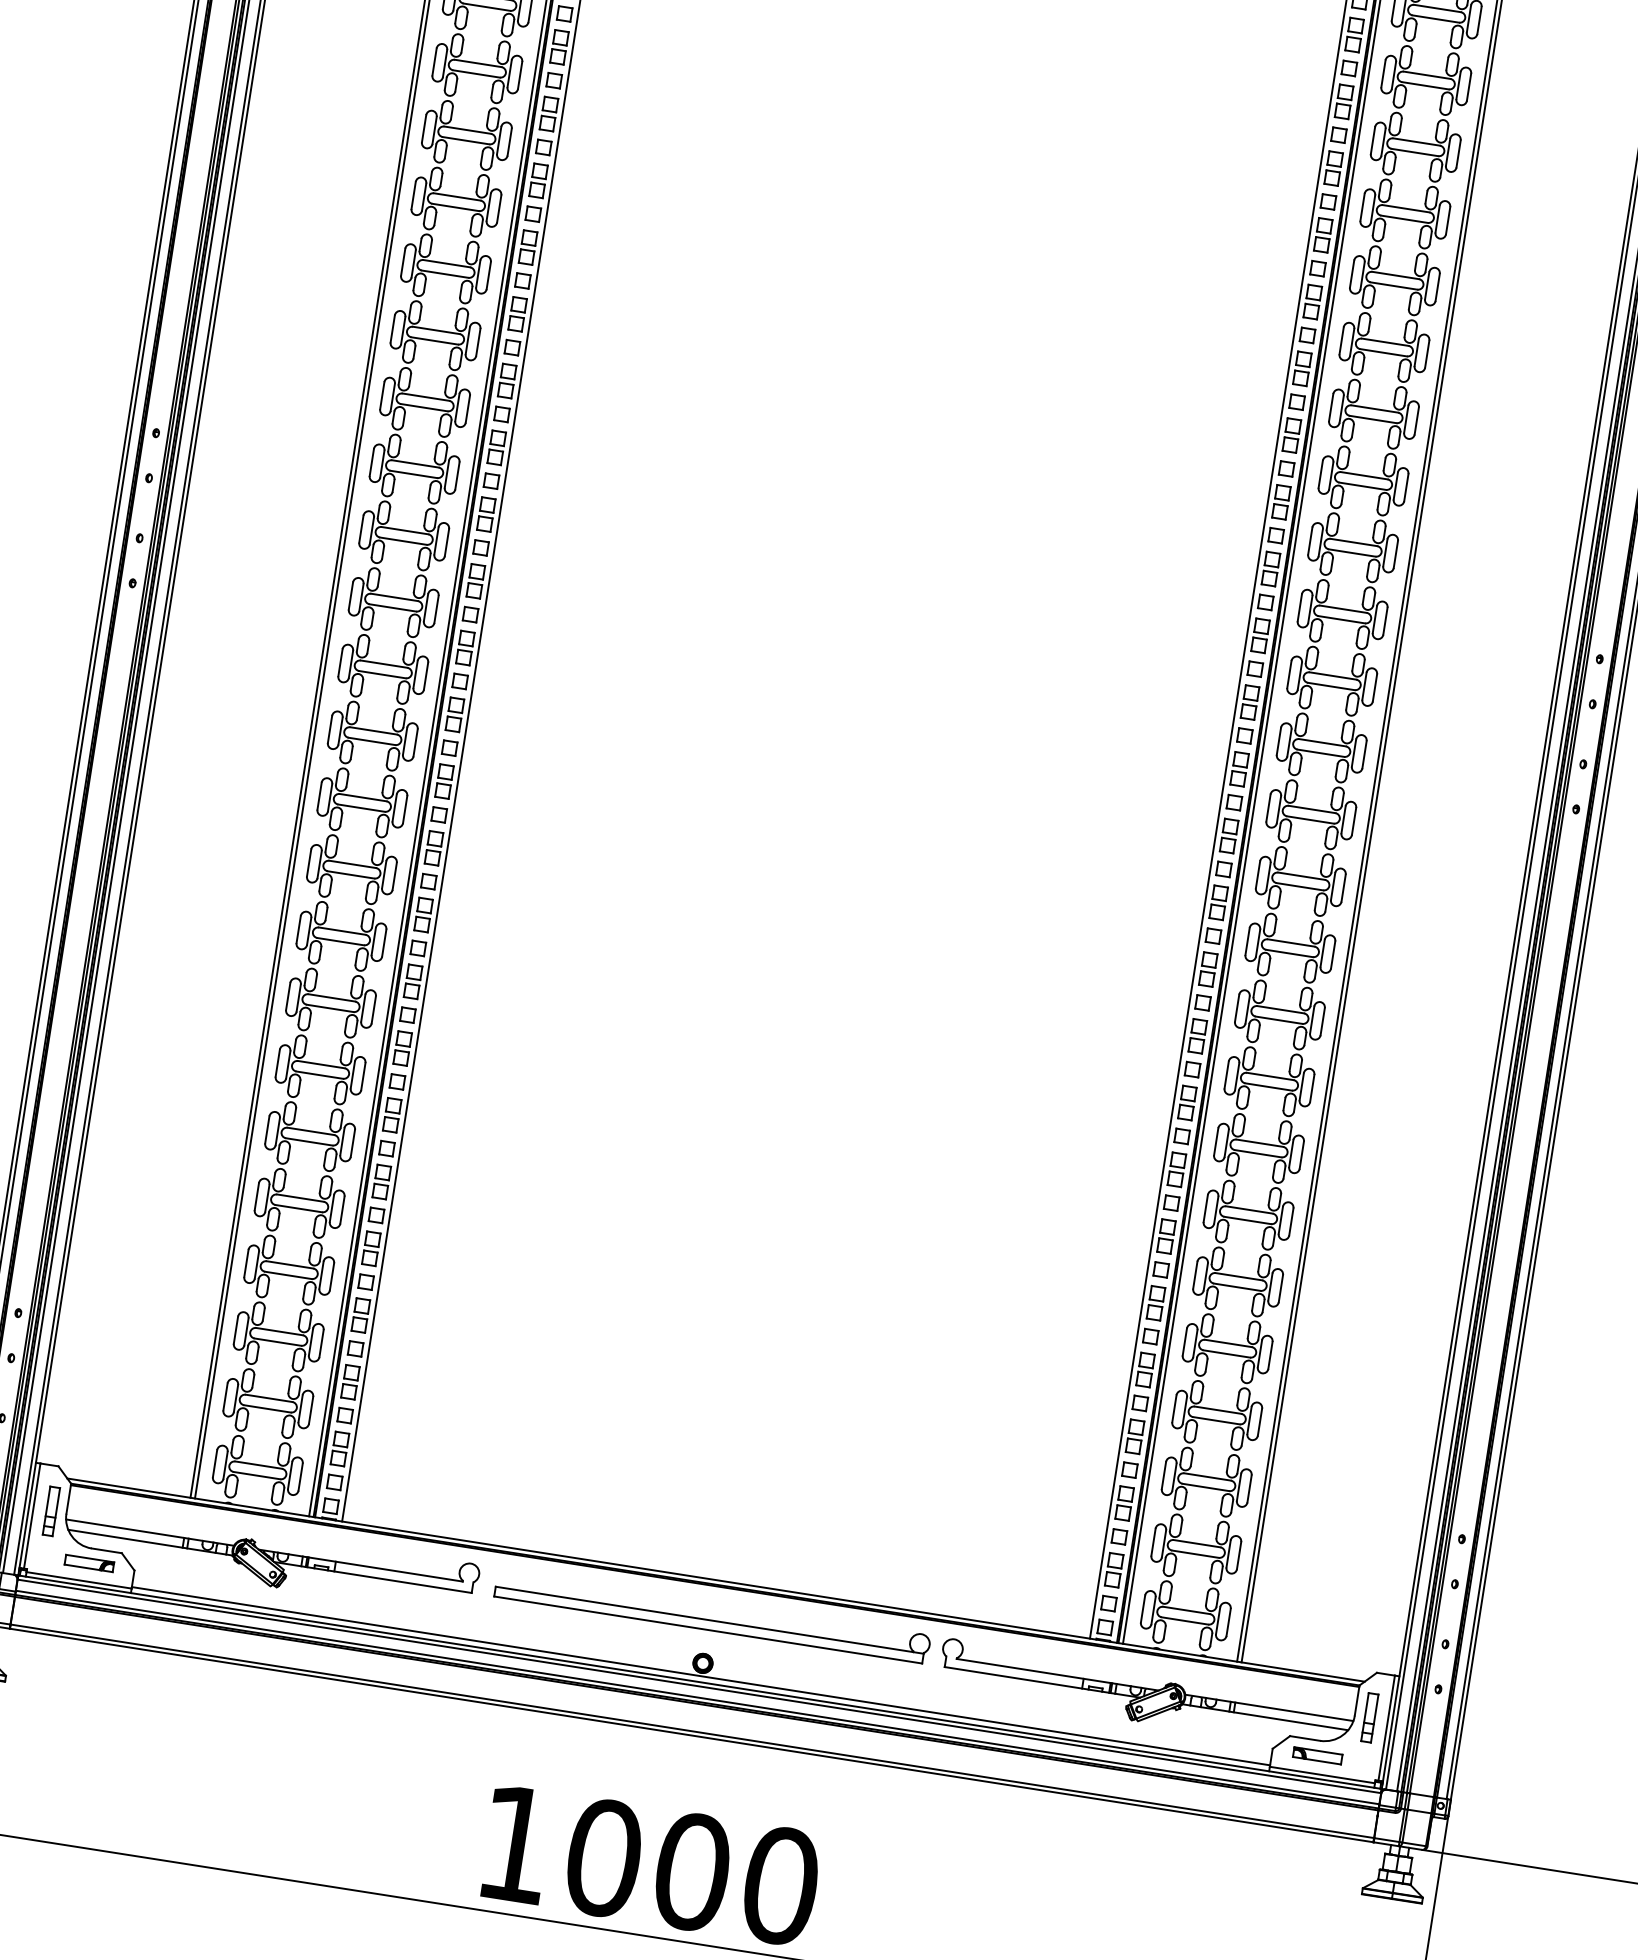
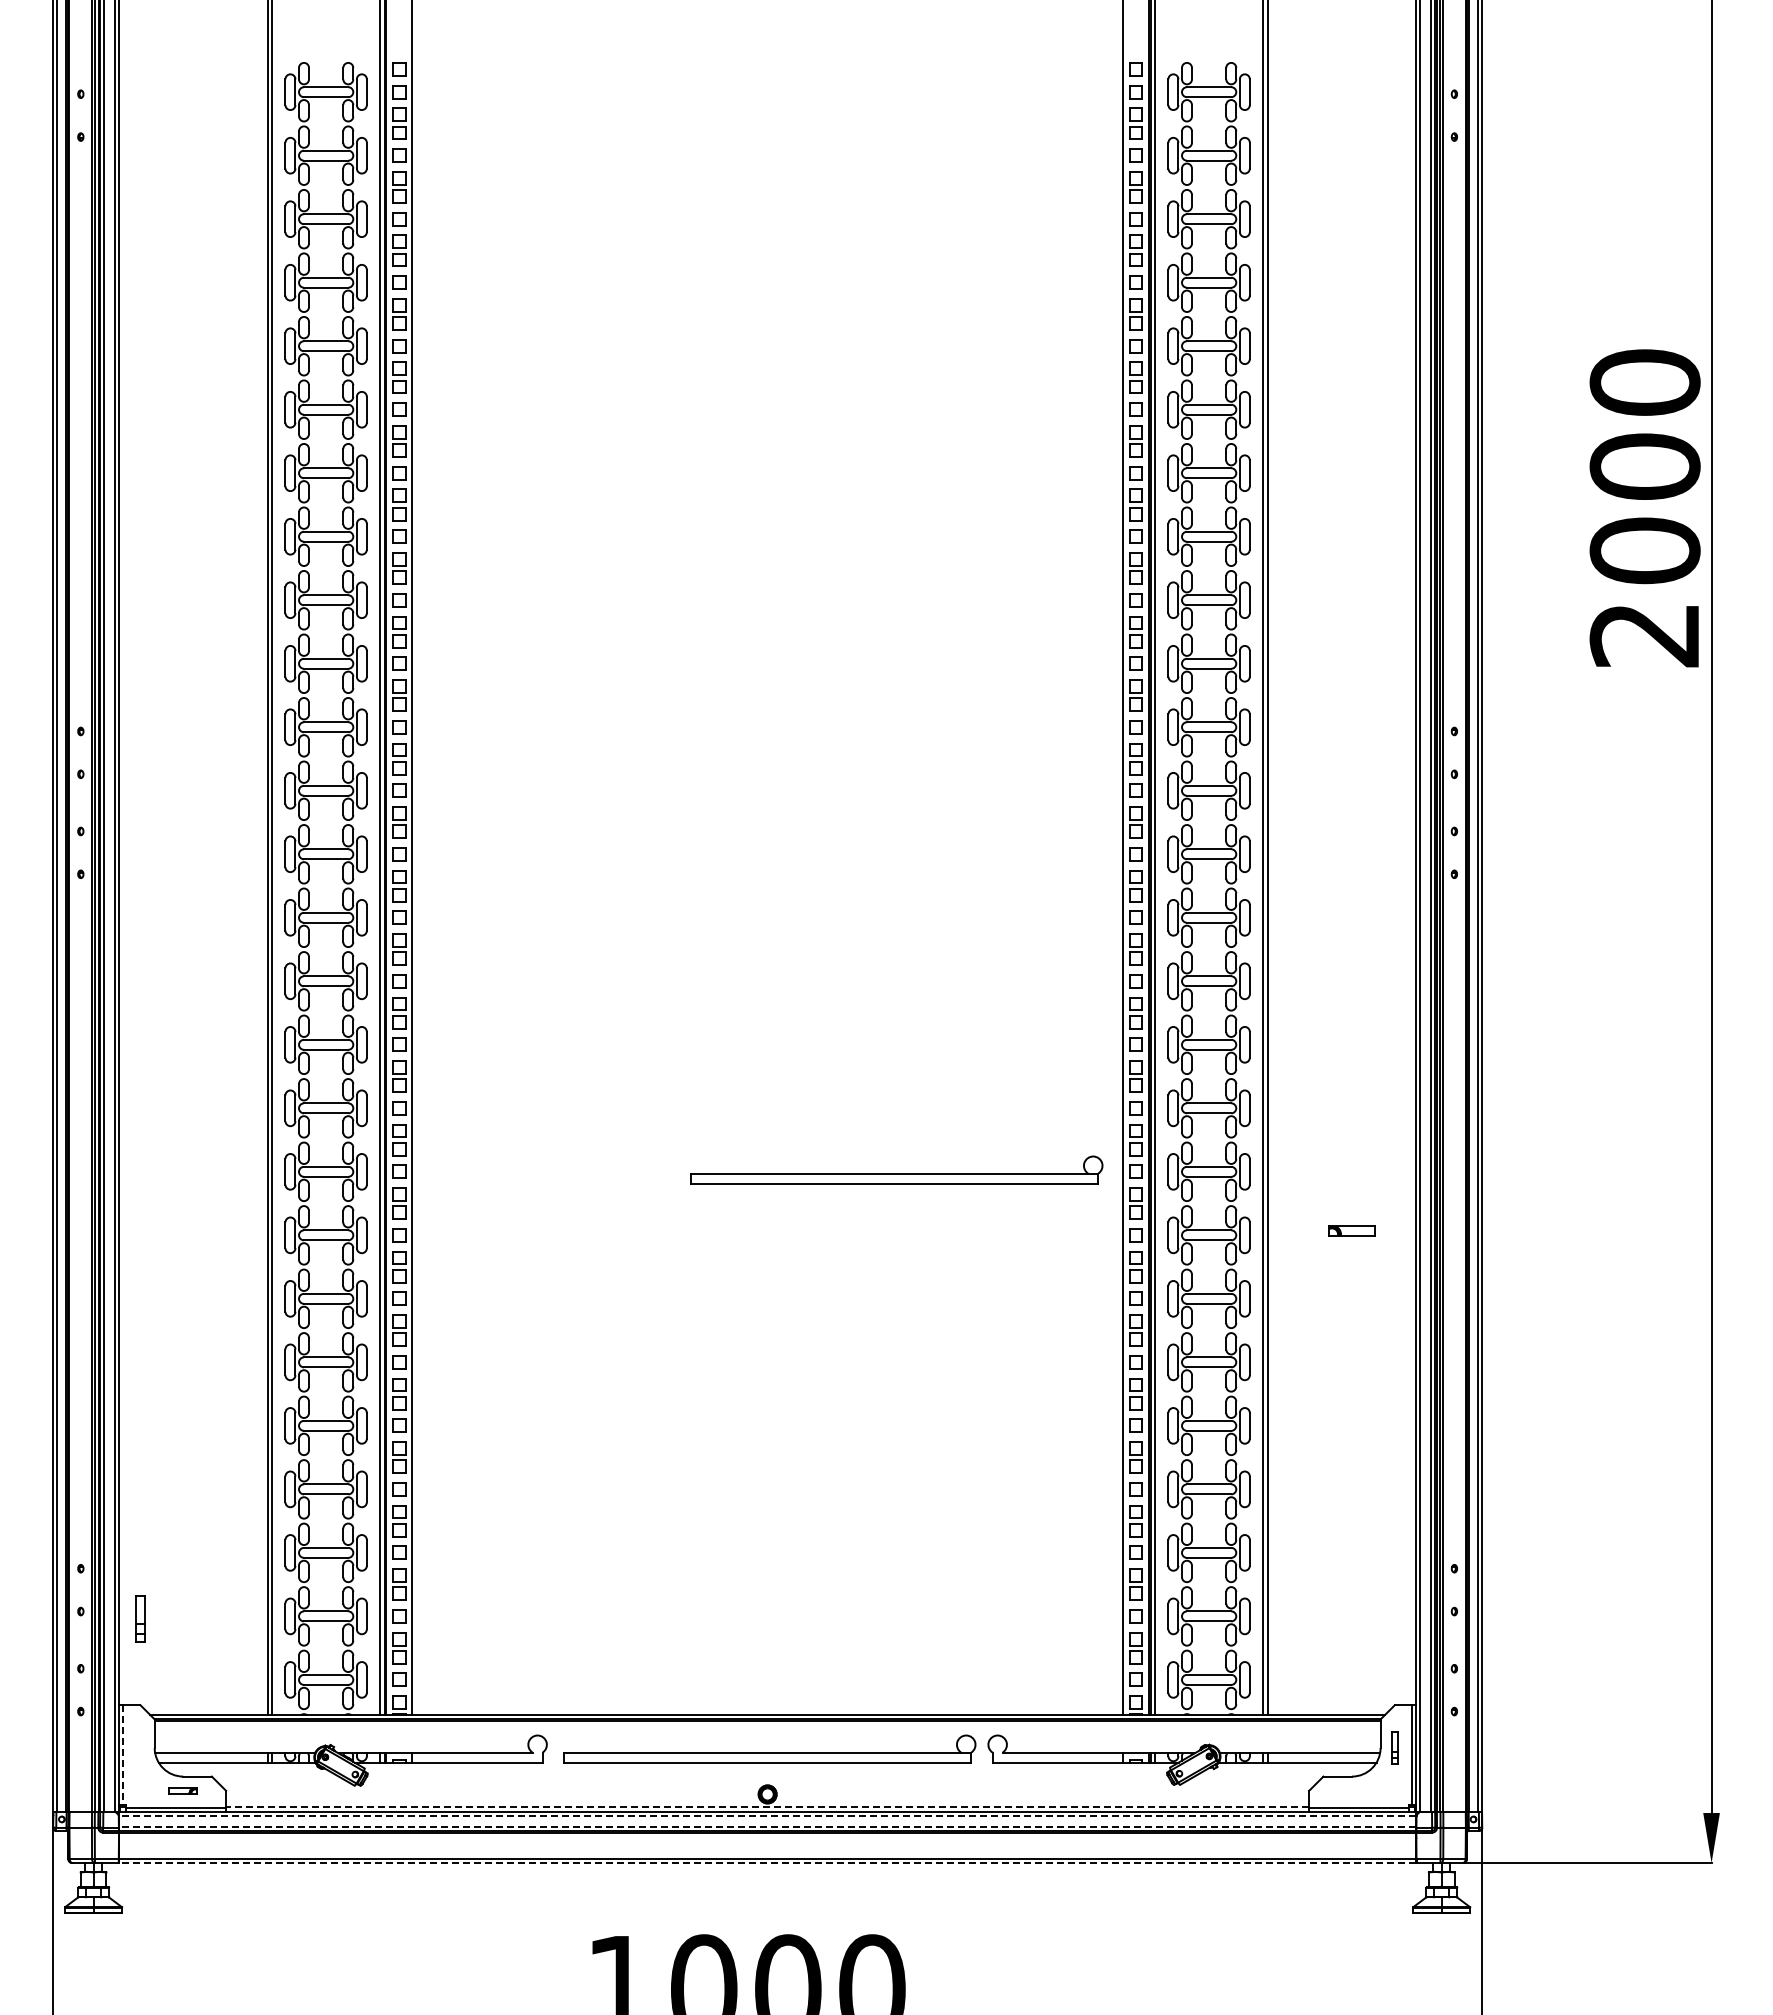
part: (941, 1027) -> (896, 1169), added
part: (51, 1510) -> (140, 1618), moved
line: (32, 1516) -> (123, 1755), solid -> dashed
part: (88, 1562) -> (182, 1790), size x0.6
line: (700, 1676) -> (767, 1806), solid -> dashed
line: (699, 1686) -> (767, 1816), solid -> dashed
line: (697, 1697) -> (767, 1826), solid -> dashed
part: (1369, 1717) -> (1394, 1747), size x0.7
line: (691, 1735) -> (767, 1863), solid -> dashed
part: (1317, 1755) -> (1351, 1230), moved

